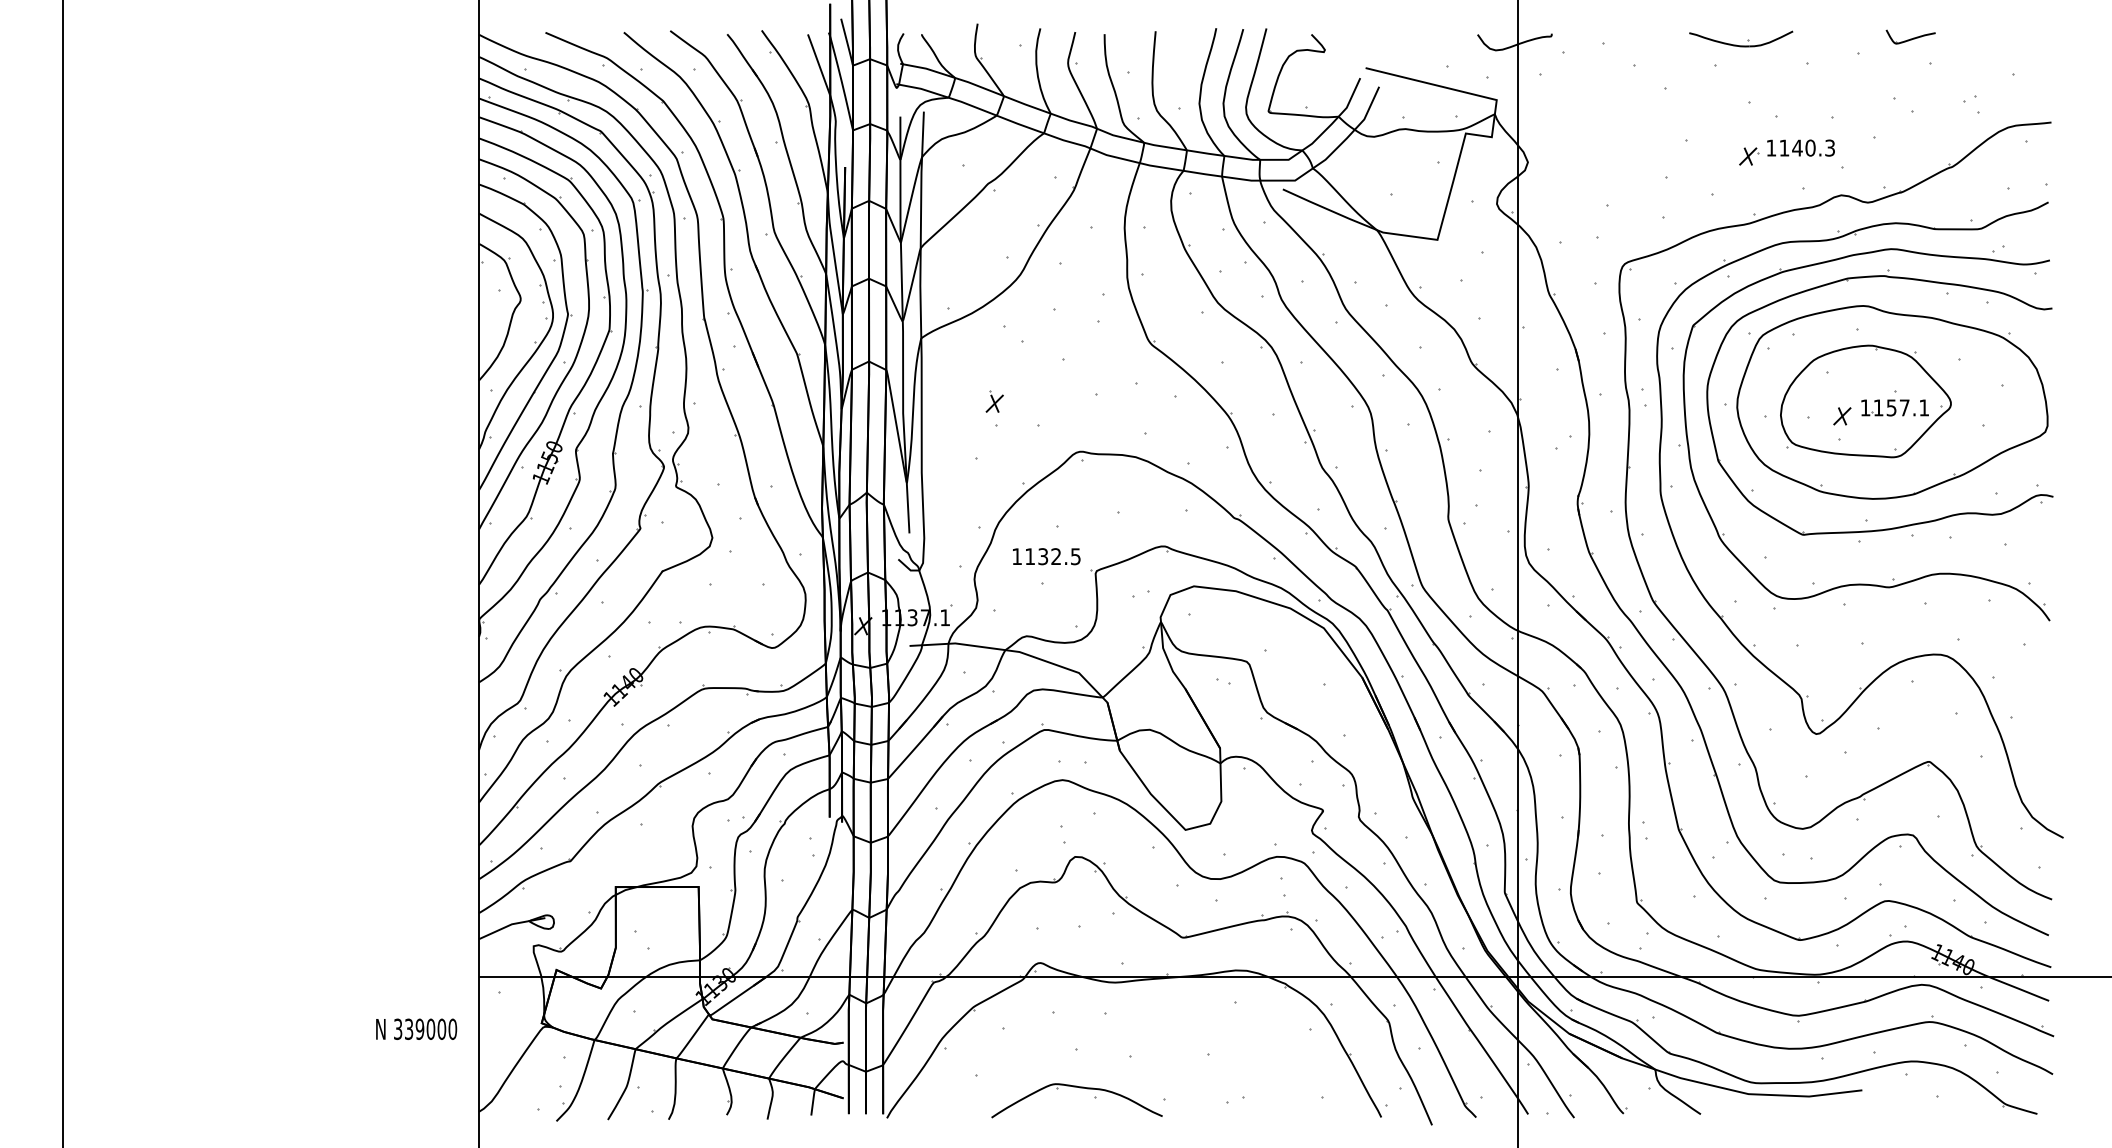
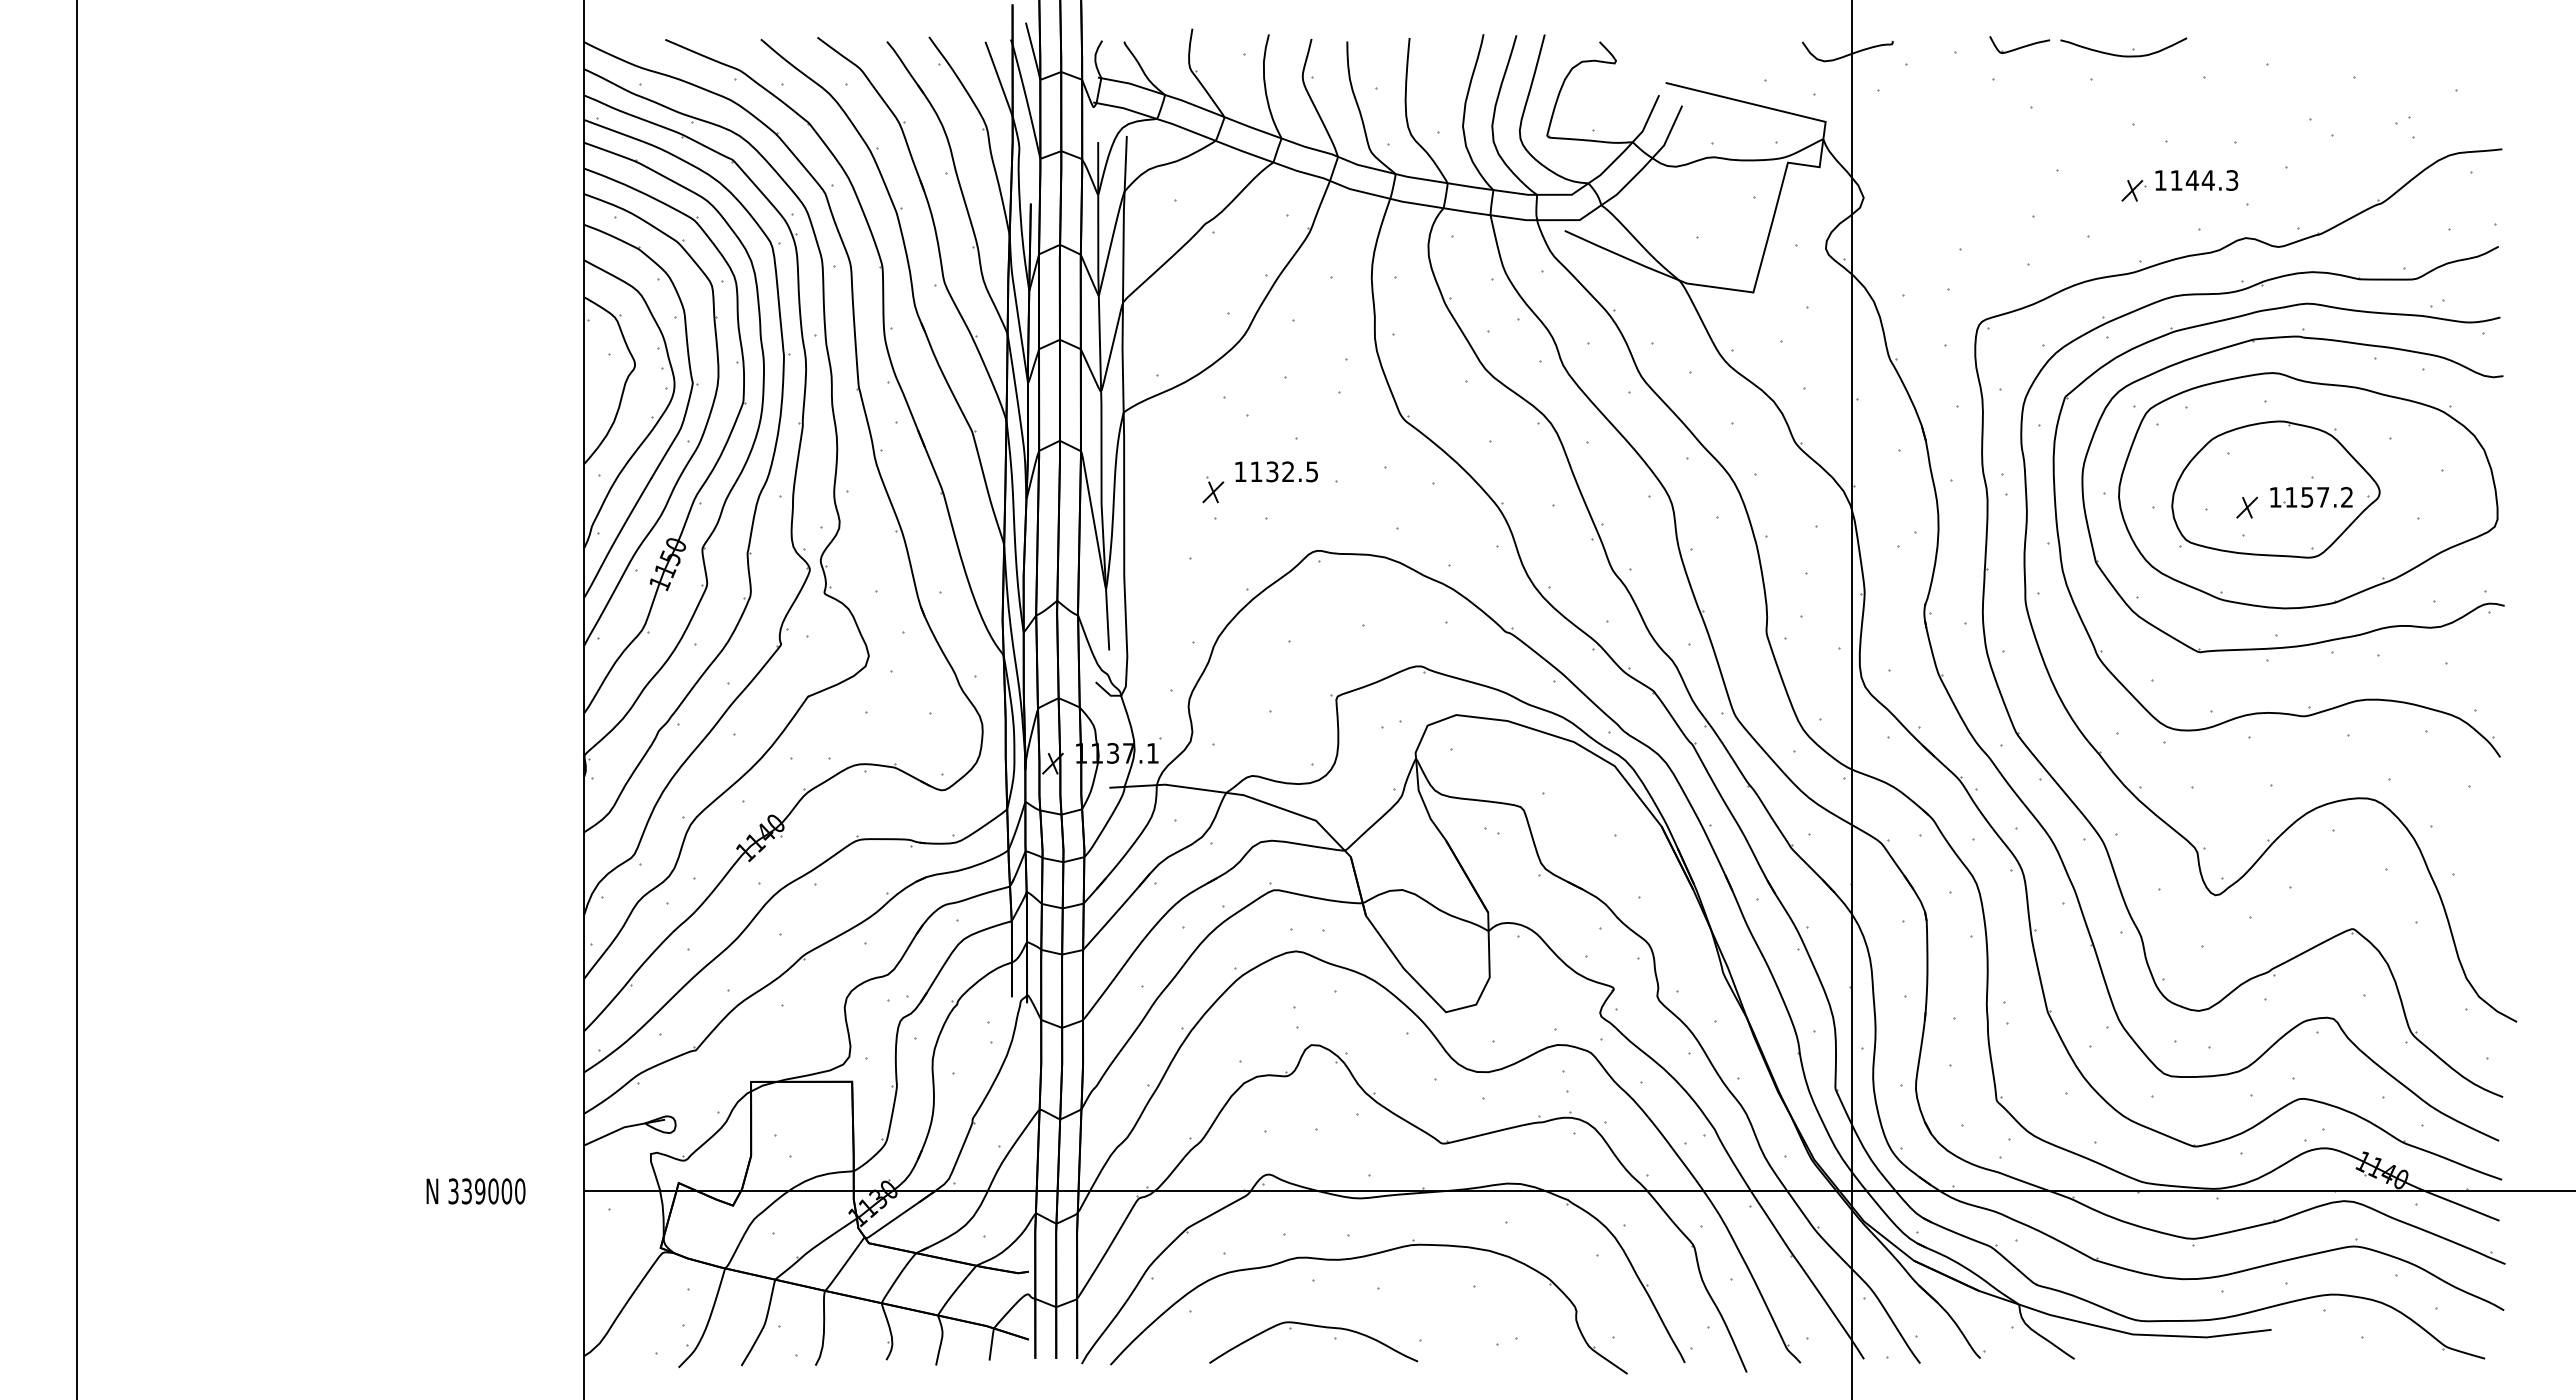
part: (1910, 36) -> (2019, 44), moved
text: (1809, 148) -> (2207, 180), 1140.3 -> 1144.3
text: (1923, 407) -> (2346, 497), 1157.1 -> 1157.2
text: (1046, 556) -> (1276, 471), moved
text: (416, 1029) -> (475, 1191), moved
part: (1114, 1031) -> (1359, 1258), added

